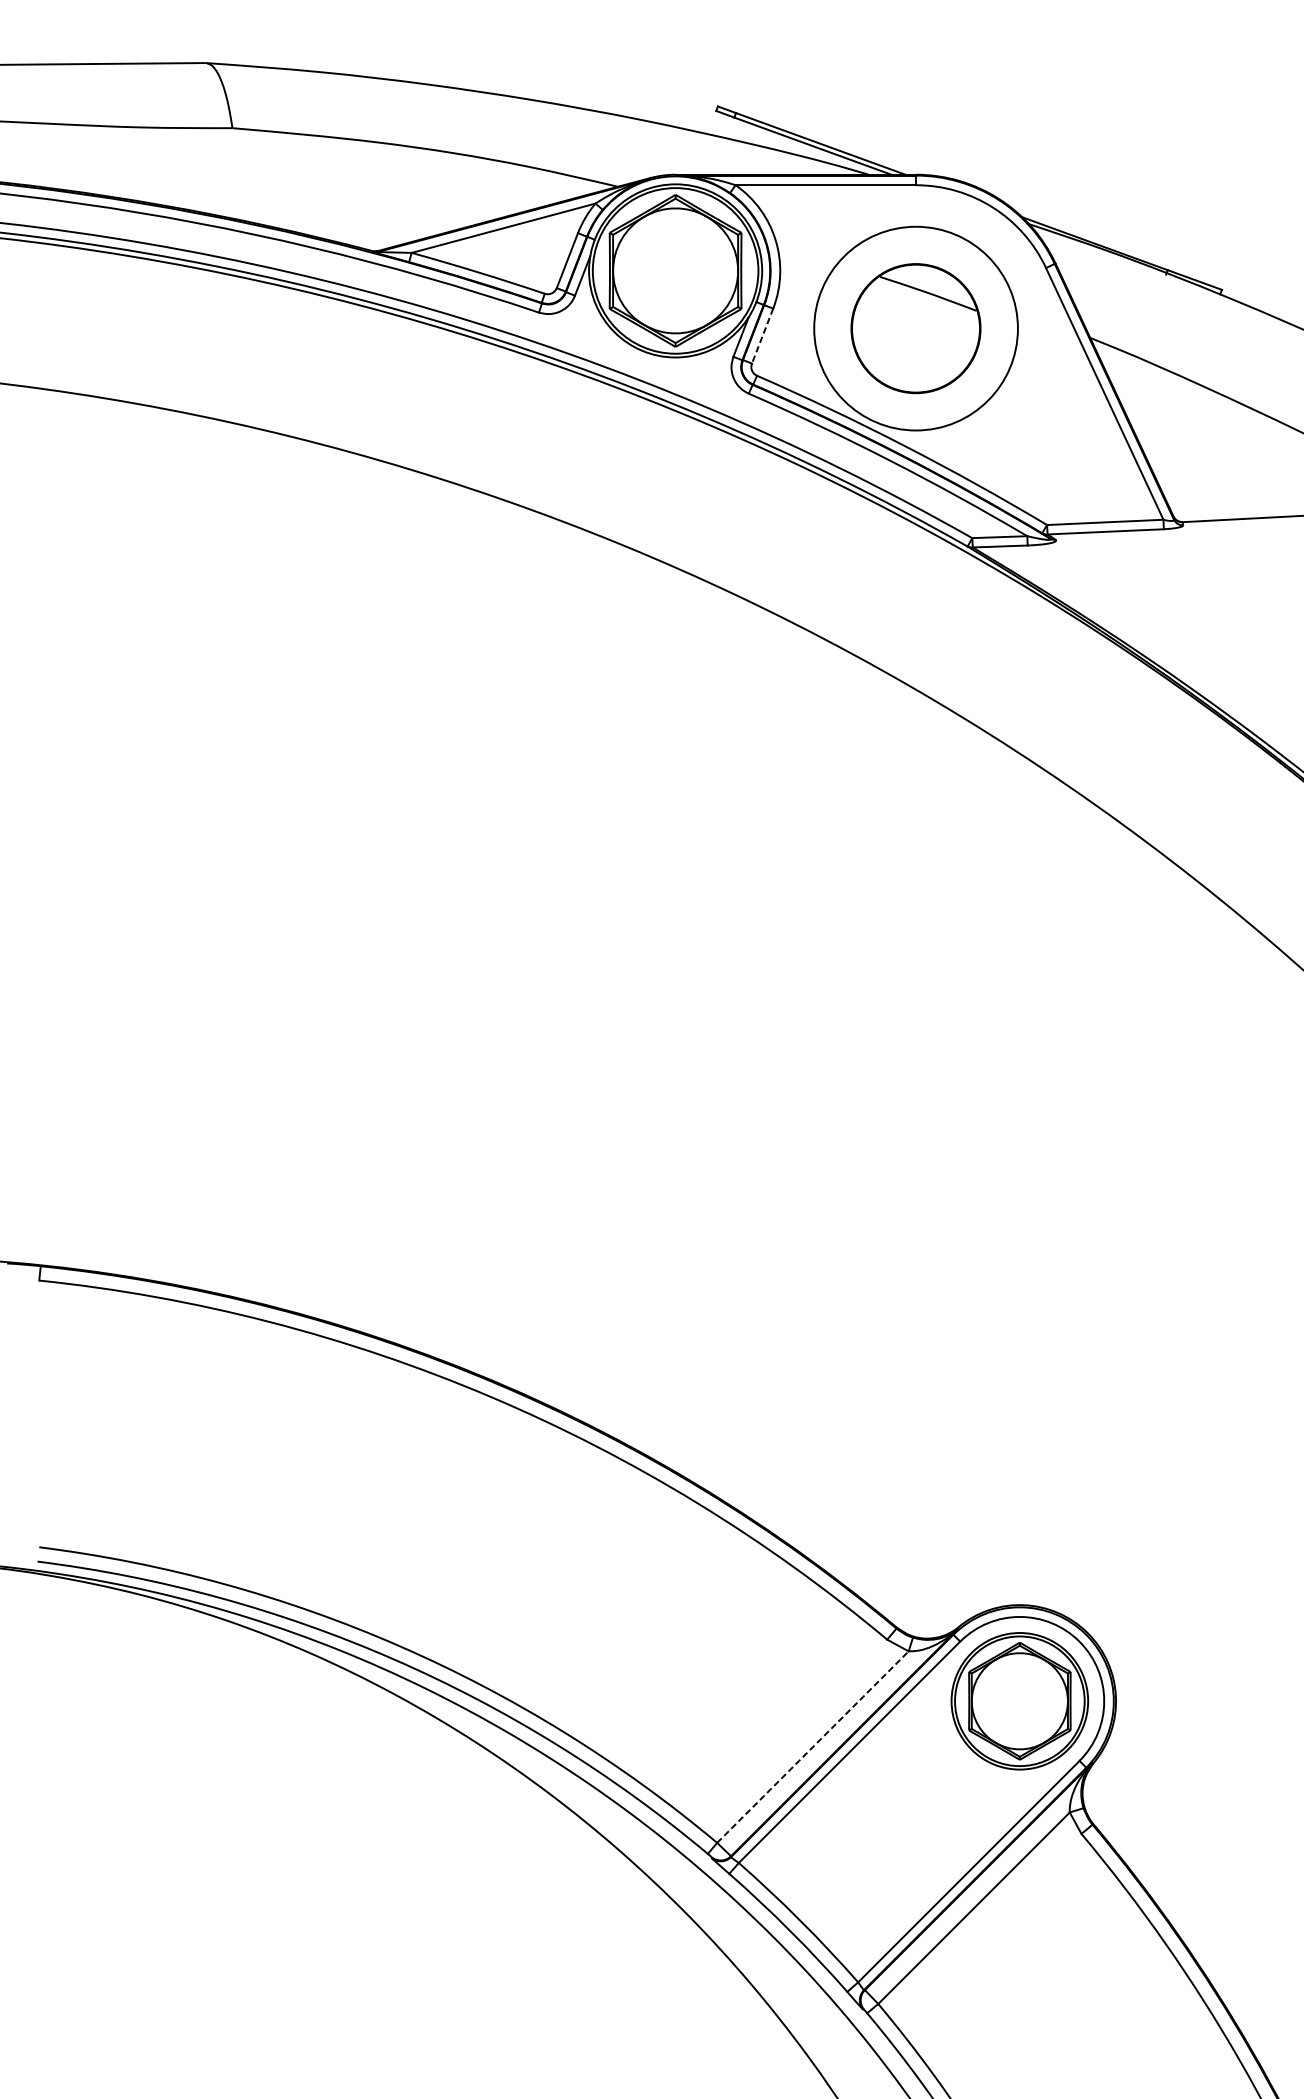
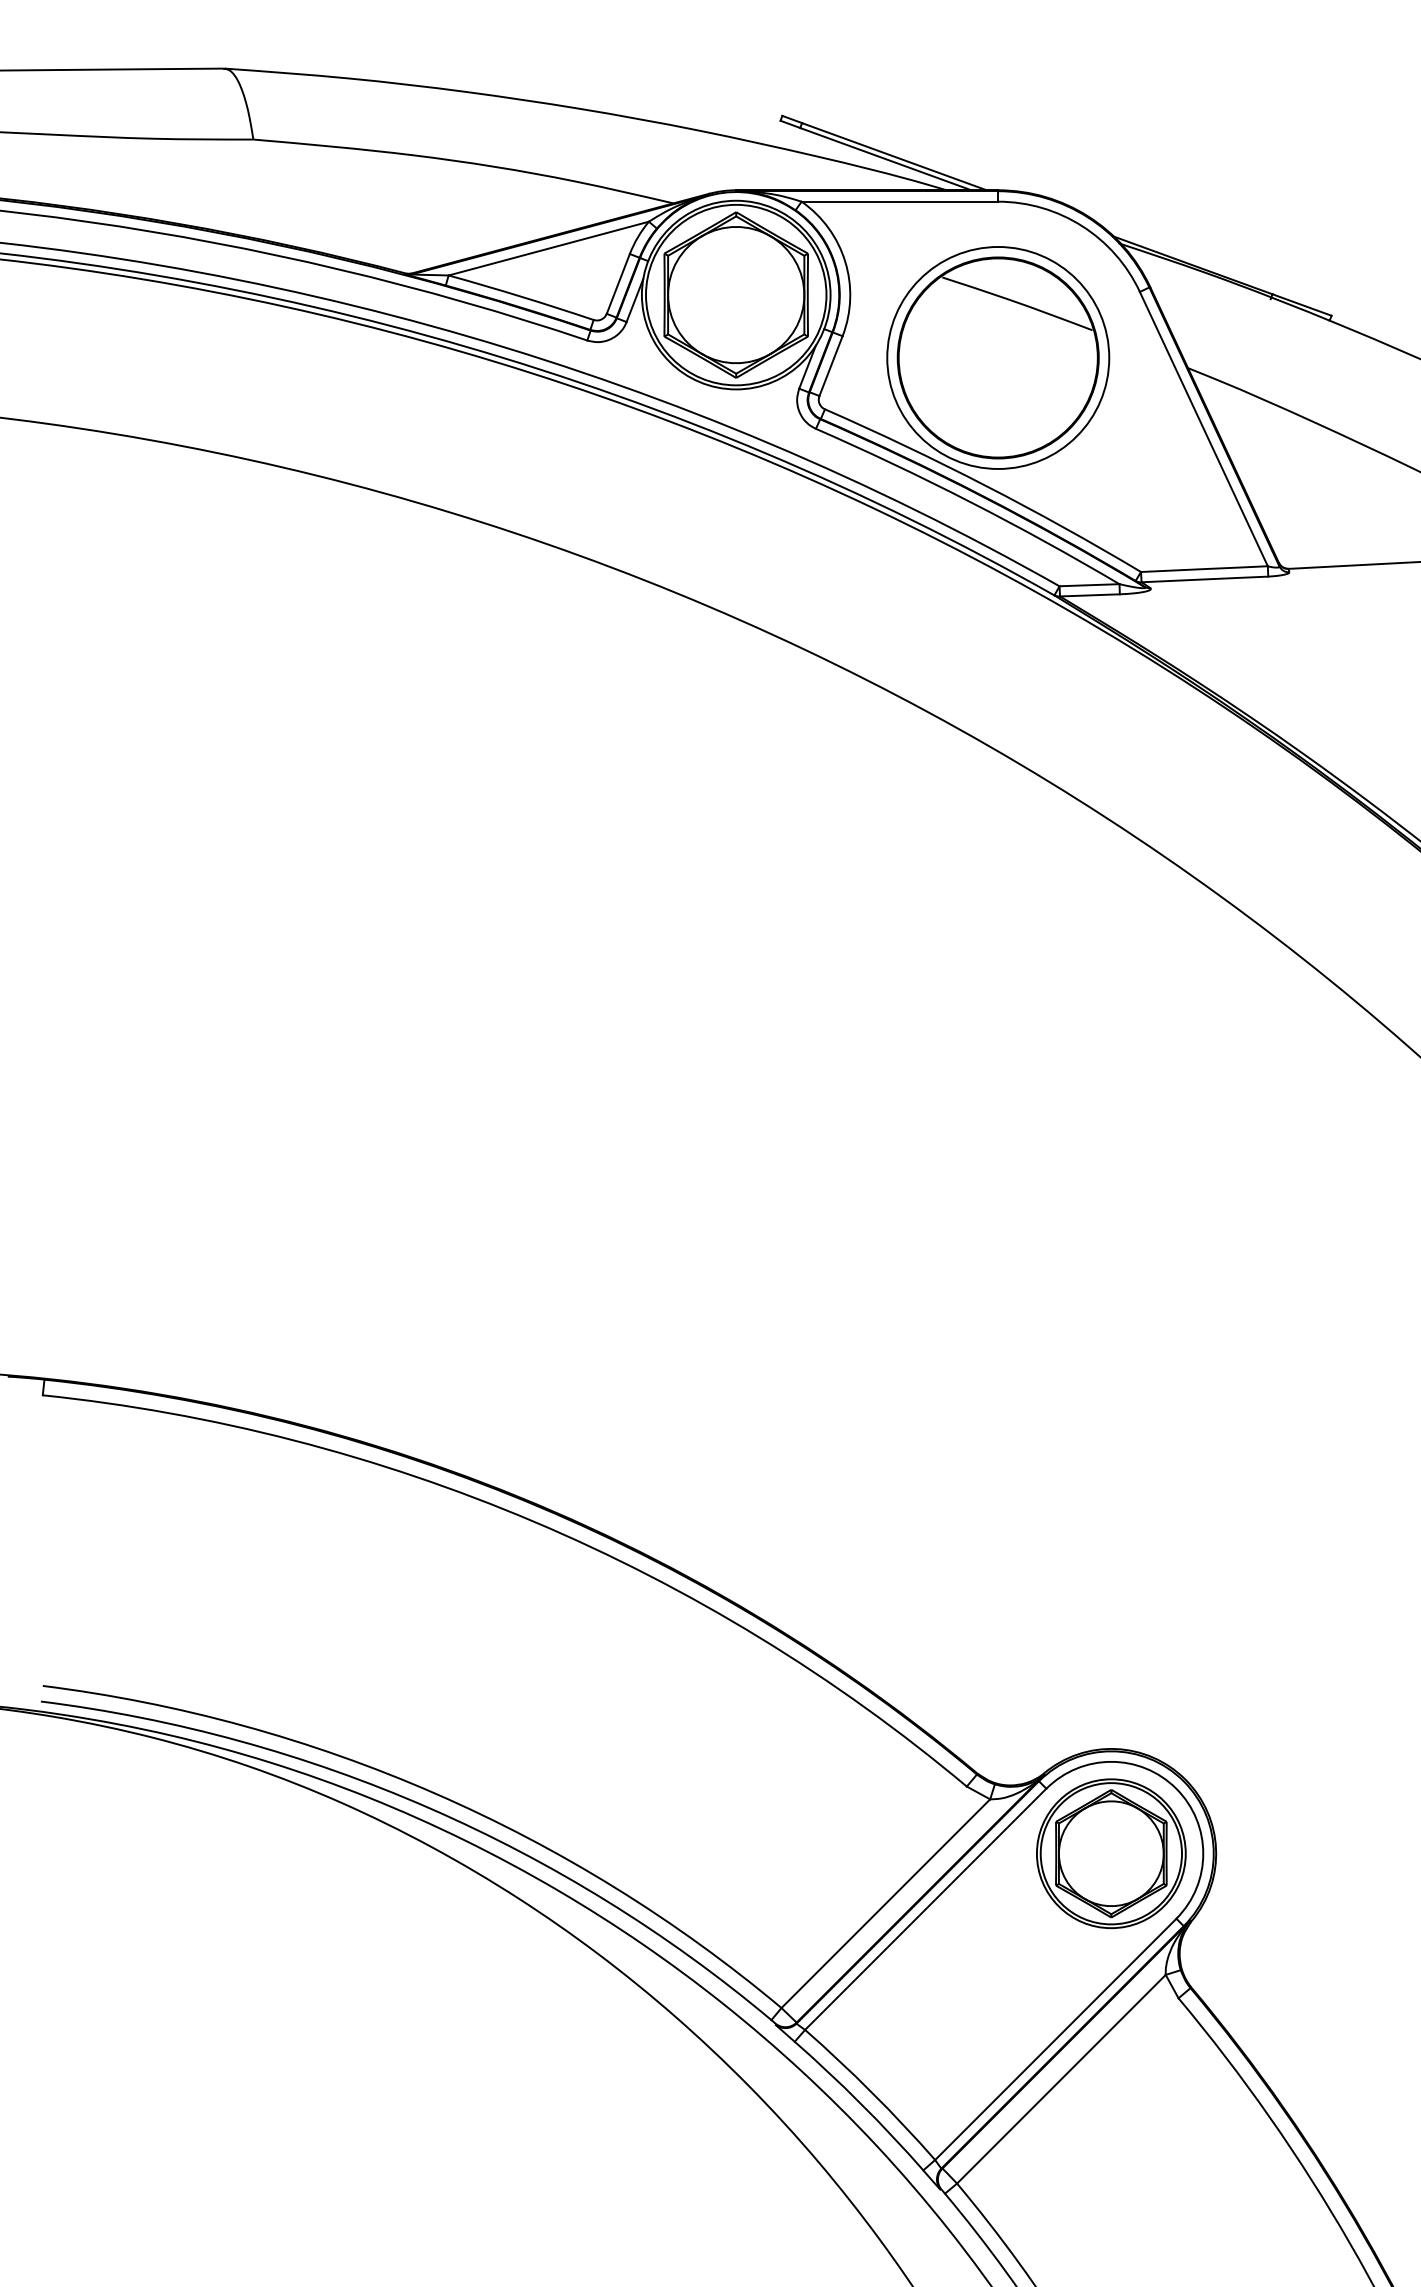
part: (915, 328) -> (997, 357), size x1.43
line: (762, 336) -> (830, 366), dashed -> solid
line: (812, 1746) -> (885, 1903), dashed -> solid

